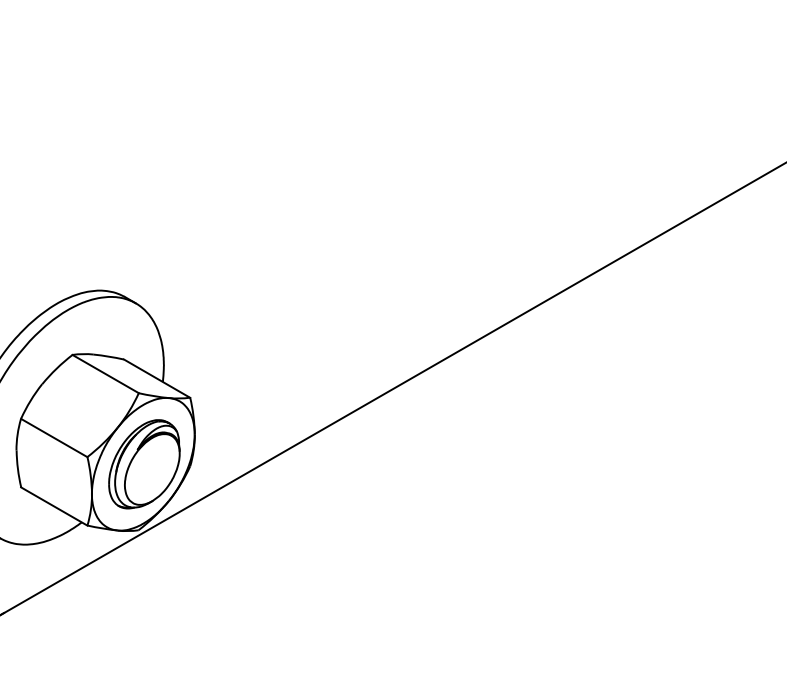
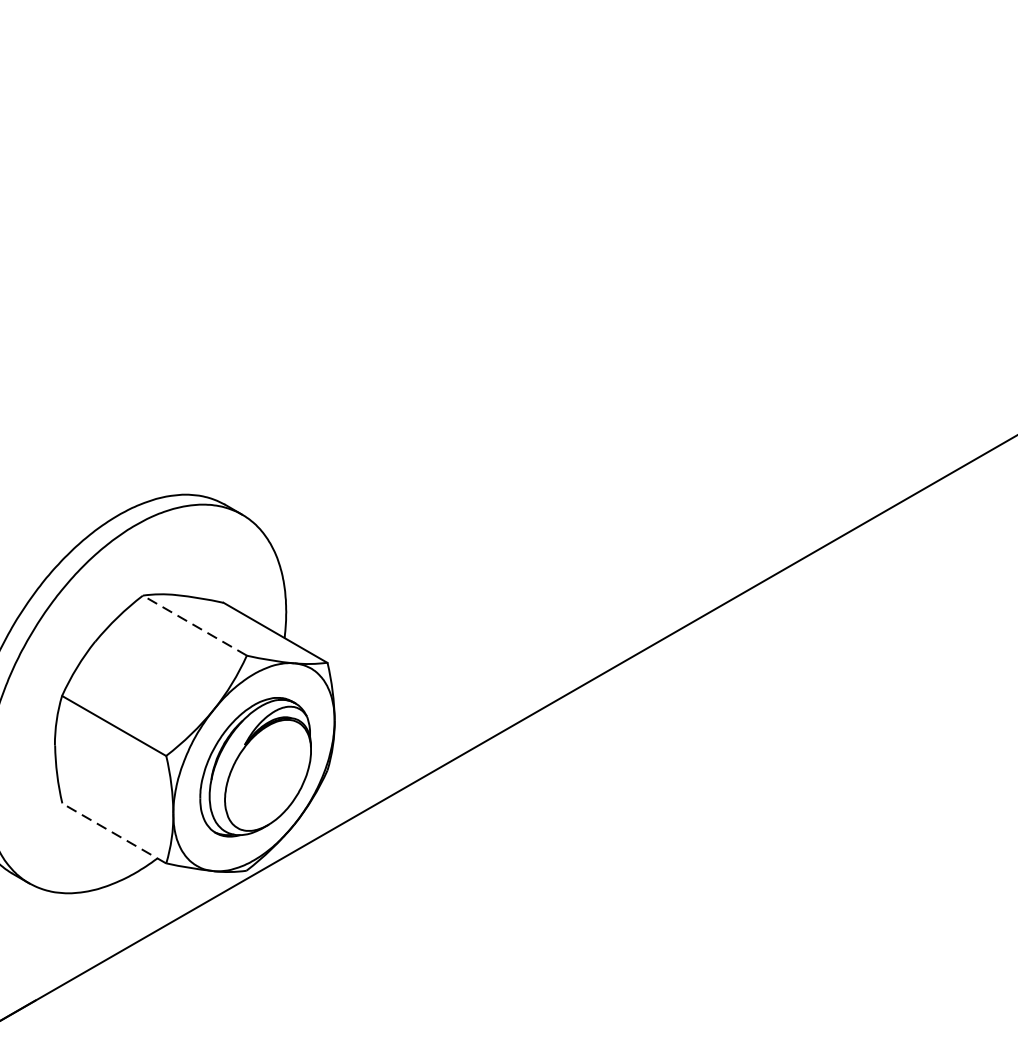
line: (105, 373) -> (194, 624), solid -> dashed
line: (53, 506) -> (113, 833), solid -> dashed

